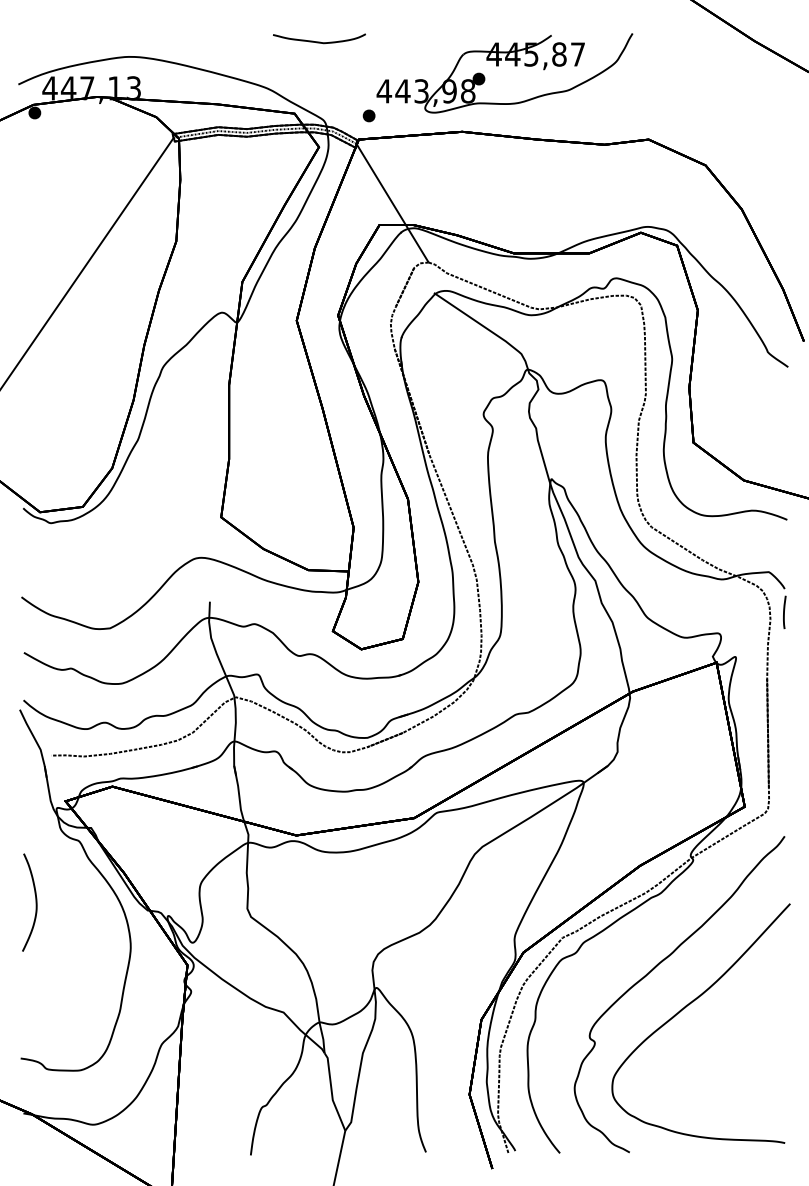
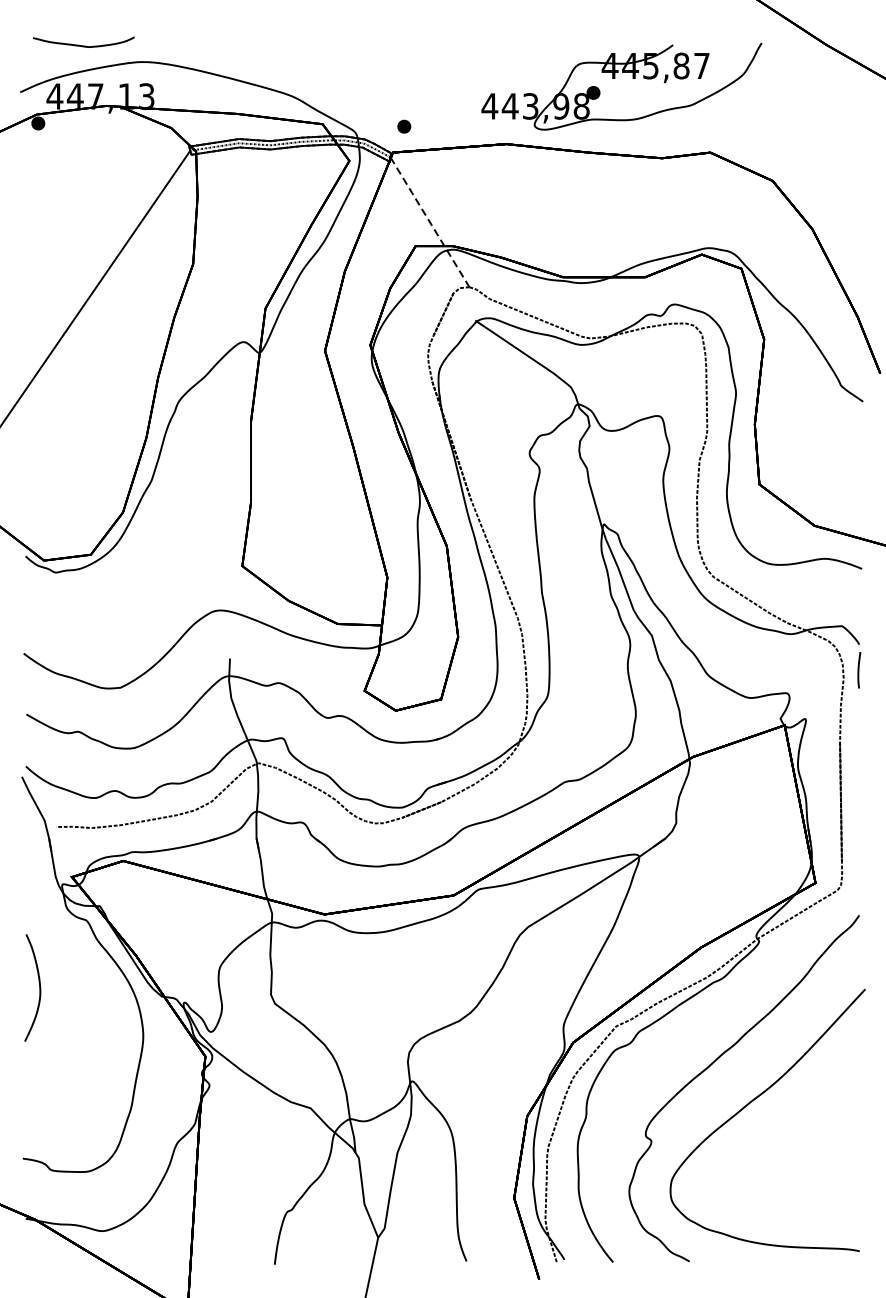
curve: (319, 41) -> (83, 45), moved
part: (498, 66) -> (614, 79), moved
line: (392, 203) -> (429, 222), solid -> dashed

